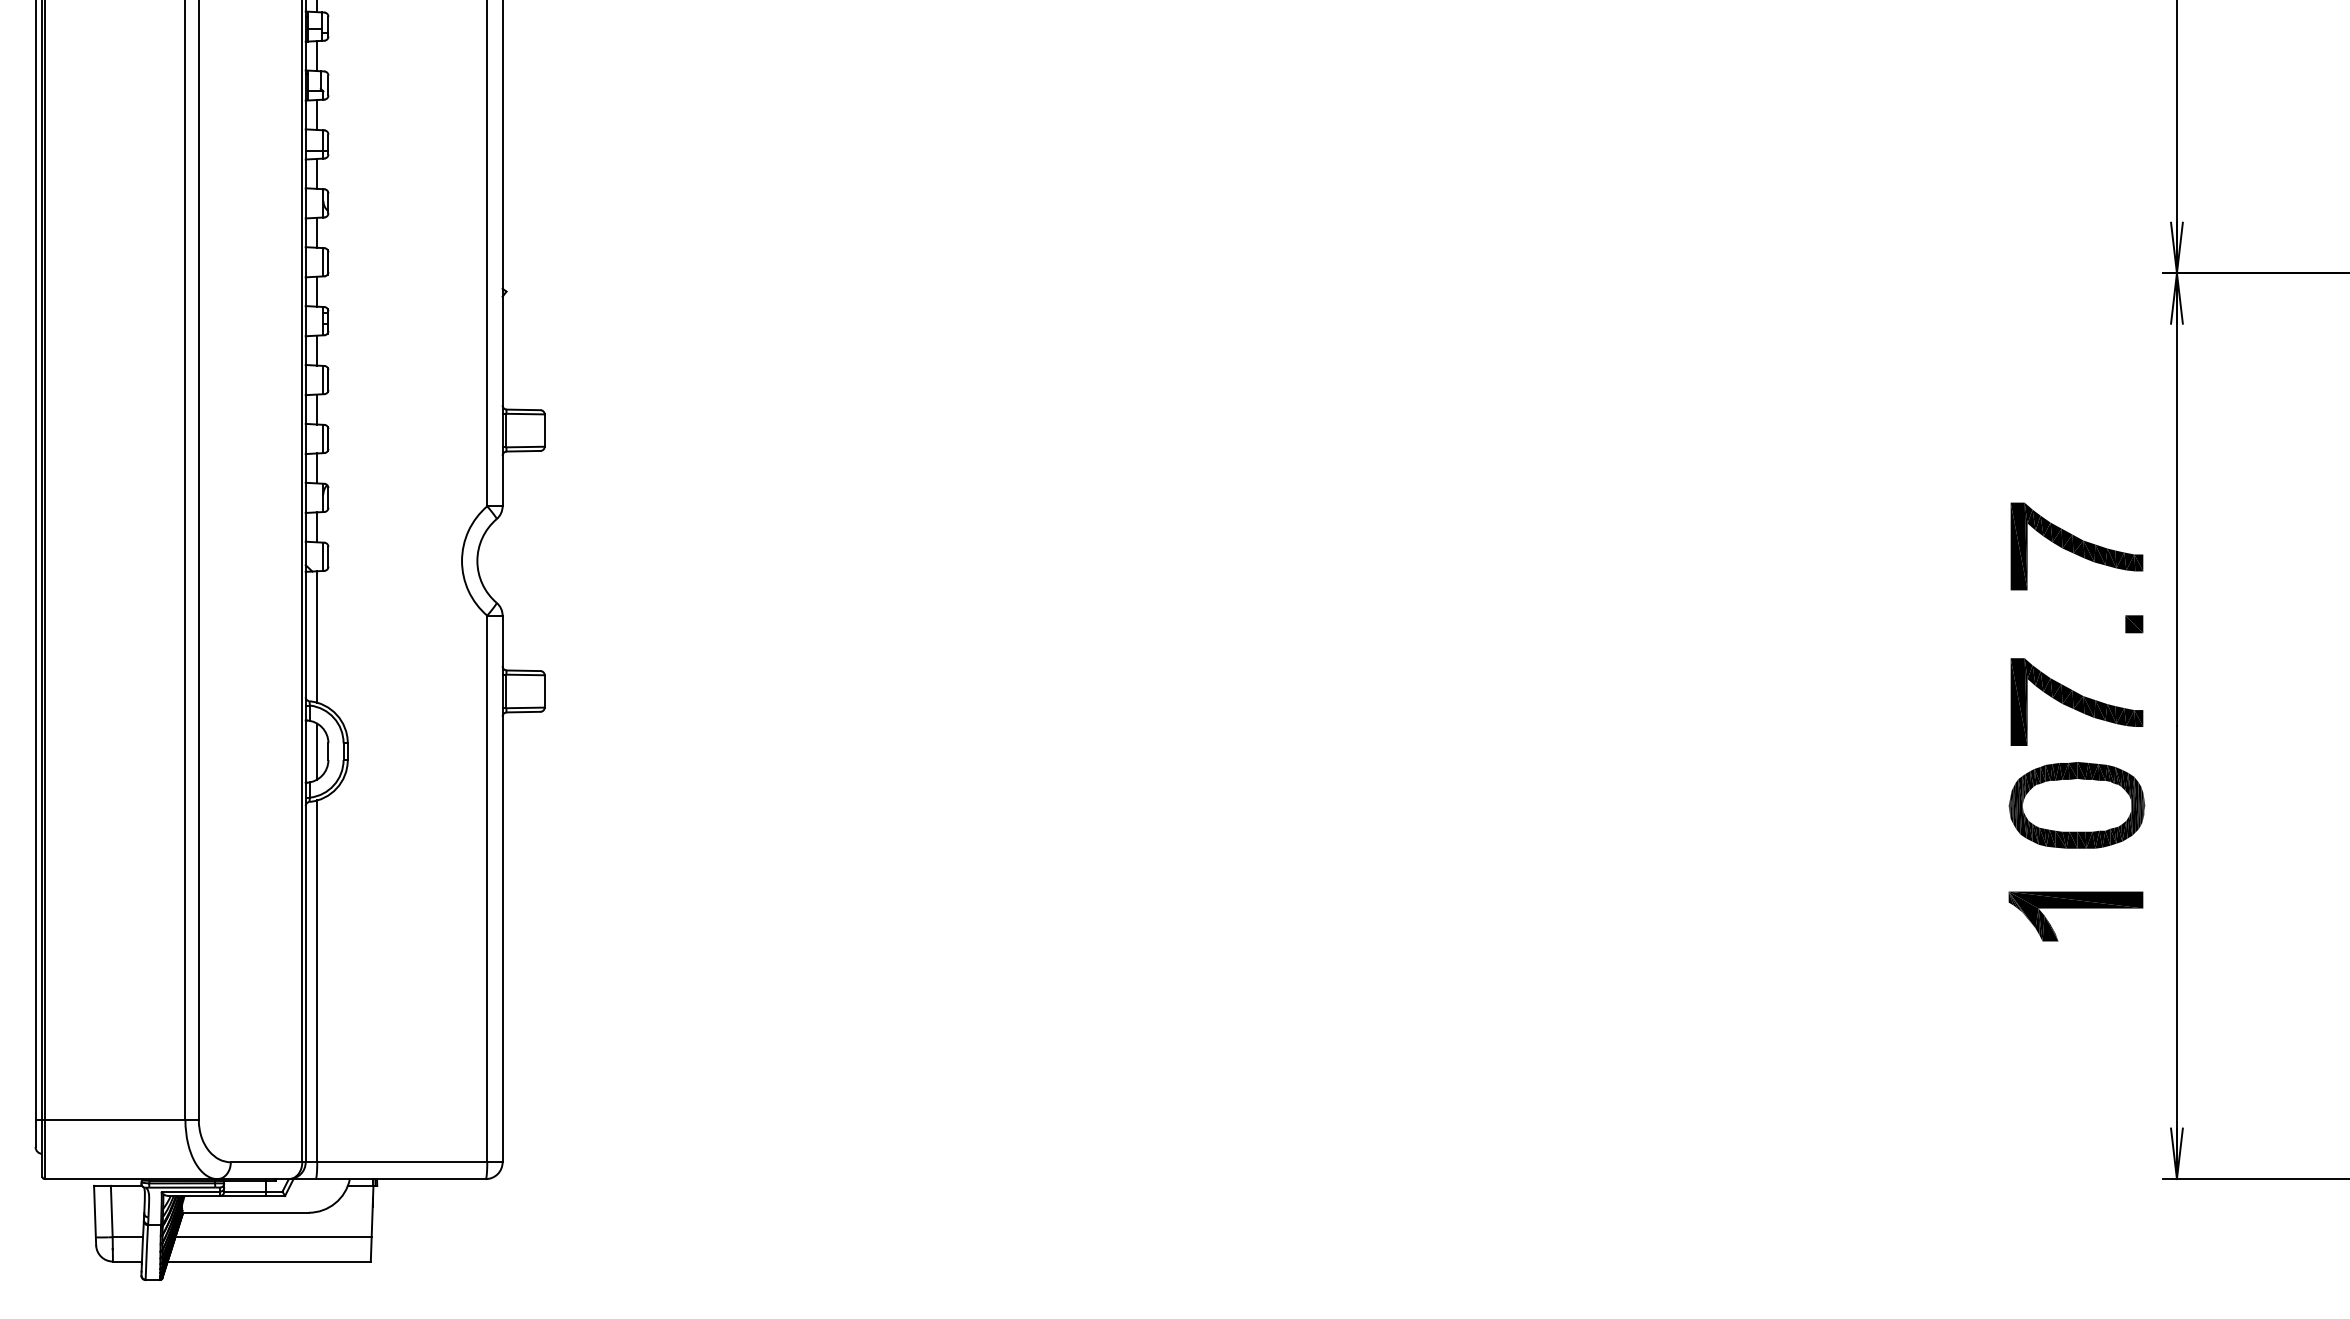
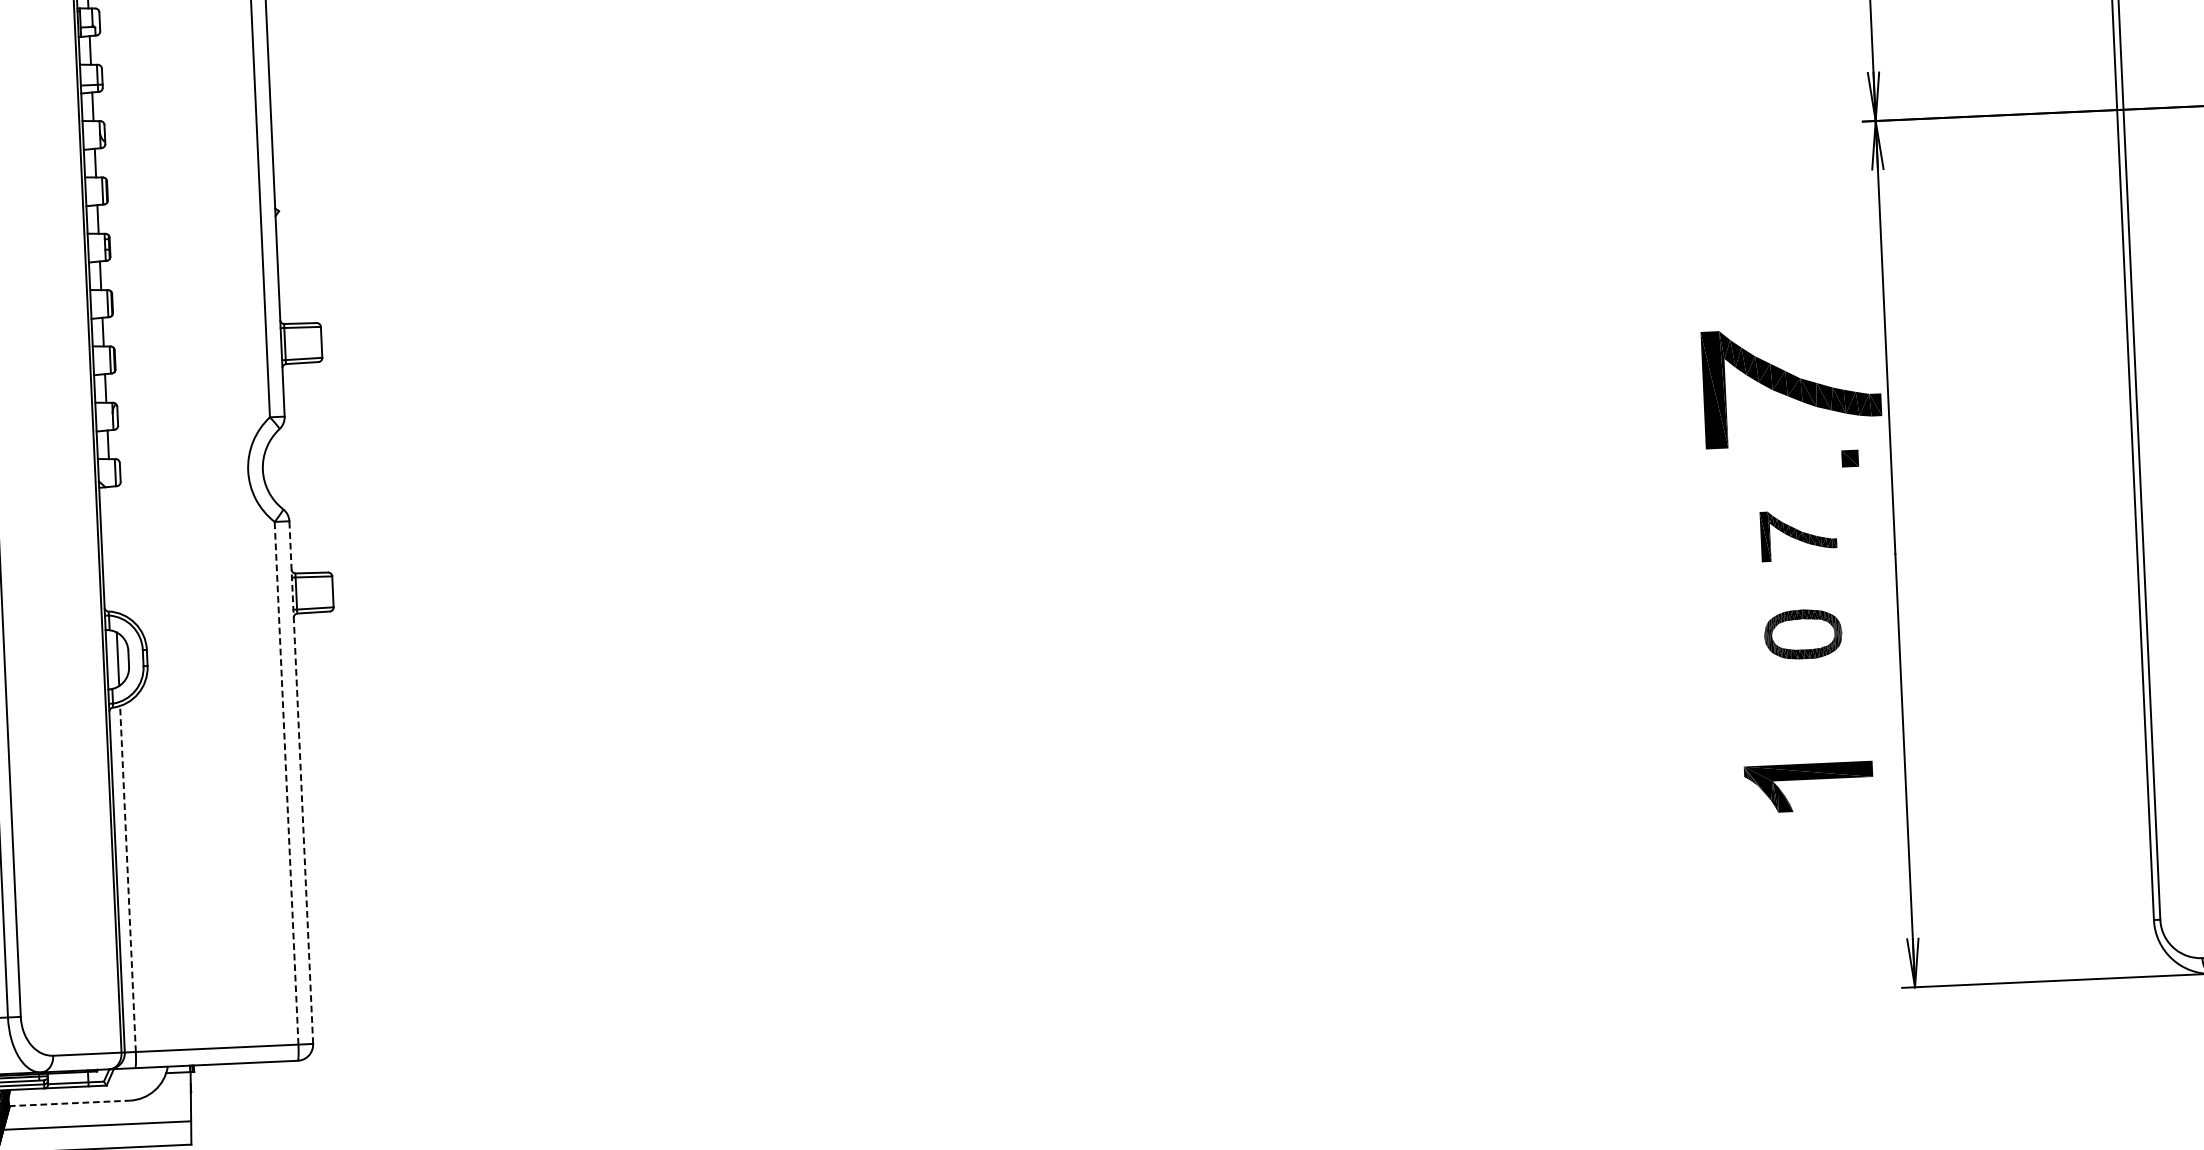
part: (2076, 546) -> (1791, 386), size x1.4
line: (317, 636) -> (113, 549), removed
part: (2076, 701) -> (1798, 534), size x0.6
part: (2076, 805) -> (1802, 634), size x0.6
line: (487, 888) -> (286, 782), solid -> dashed
line: (502, 888) -> (301, 782), solid -> dashed
part: (2075, 908) -> (1808, 779), moved
line: (317, 981) -> (128, 879), solid -> dashed
line: (245, 1212) -> (69, 1103), solid -> dashed

